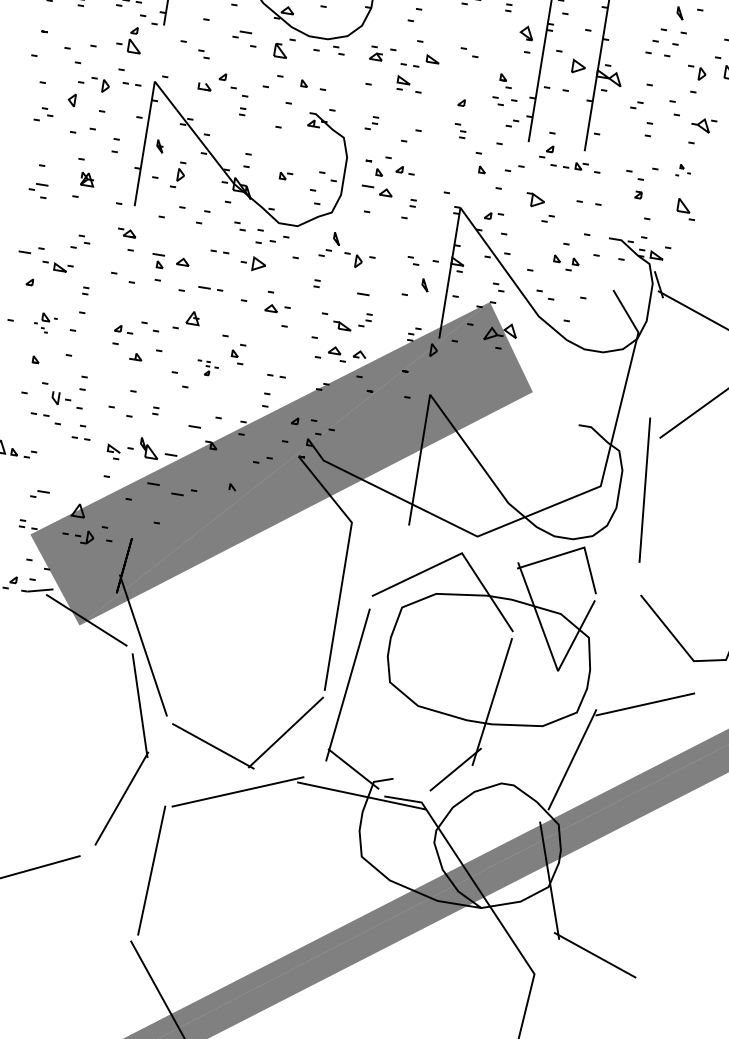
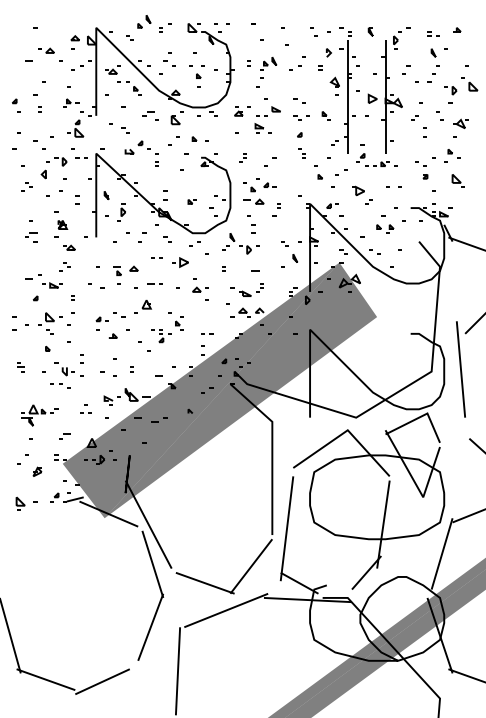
part: (659, 35) -> (406, 69), moved
part: (504, 101) -> (301, 117), moved
part: (683, 170) -> (452, 155), size x1.67
part: (127, 232) -> (69, 247), moved
part: (259, 235) -> (253, 228), moved
part: (45, 323) -> (50, 323), size x1.67
part: (207, 369) -> (161, 336), size x1.43
part: (81, 431) -> (85, 408), moved

